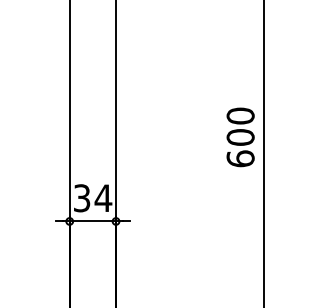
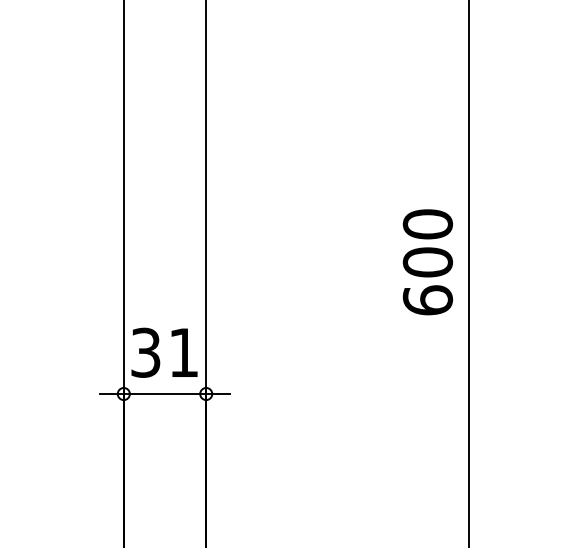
text: (240, 137) -> (427, 262), moved
text: (103, 197) -> (183, 351), 34 -> 31

